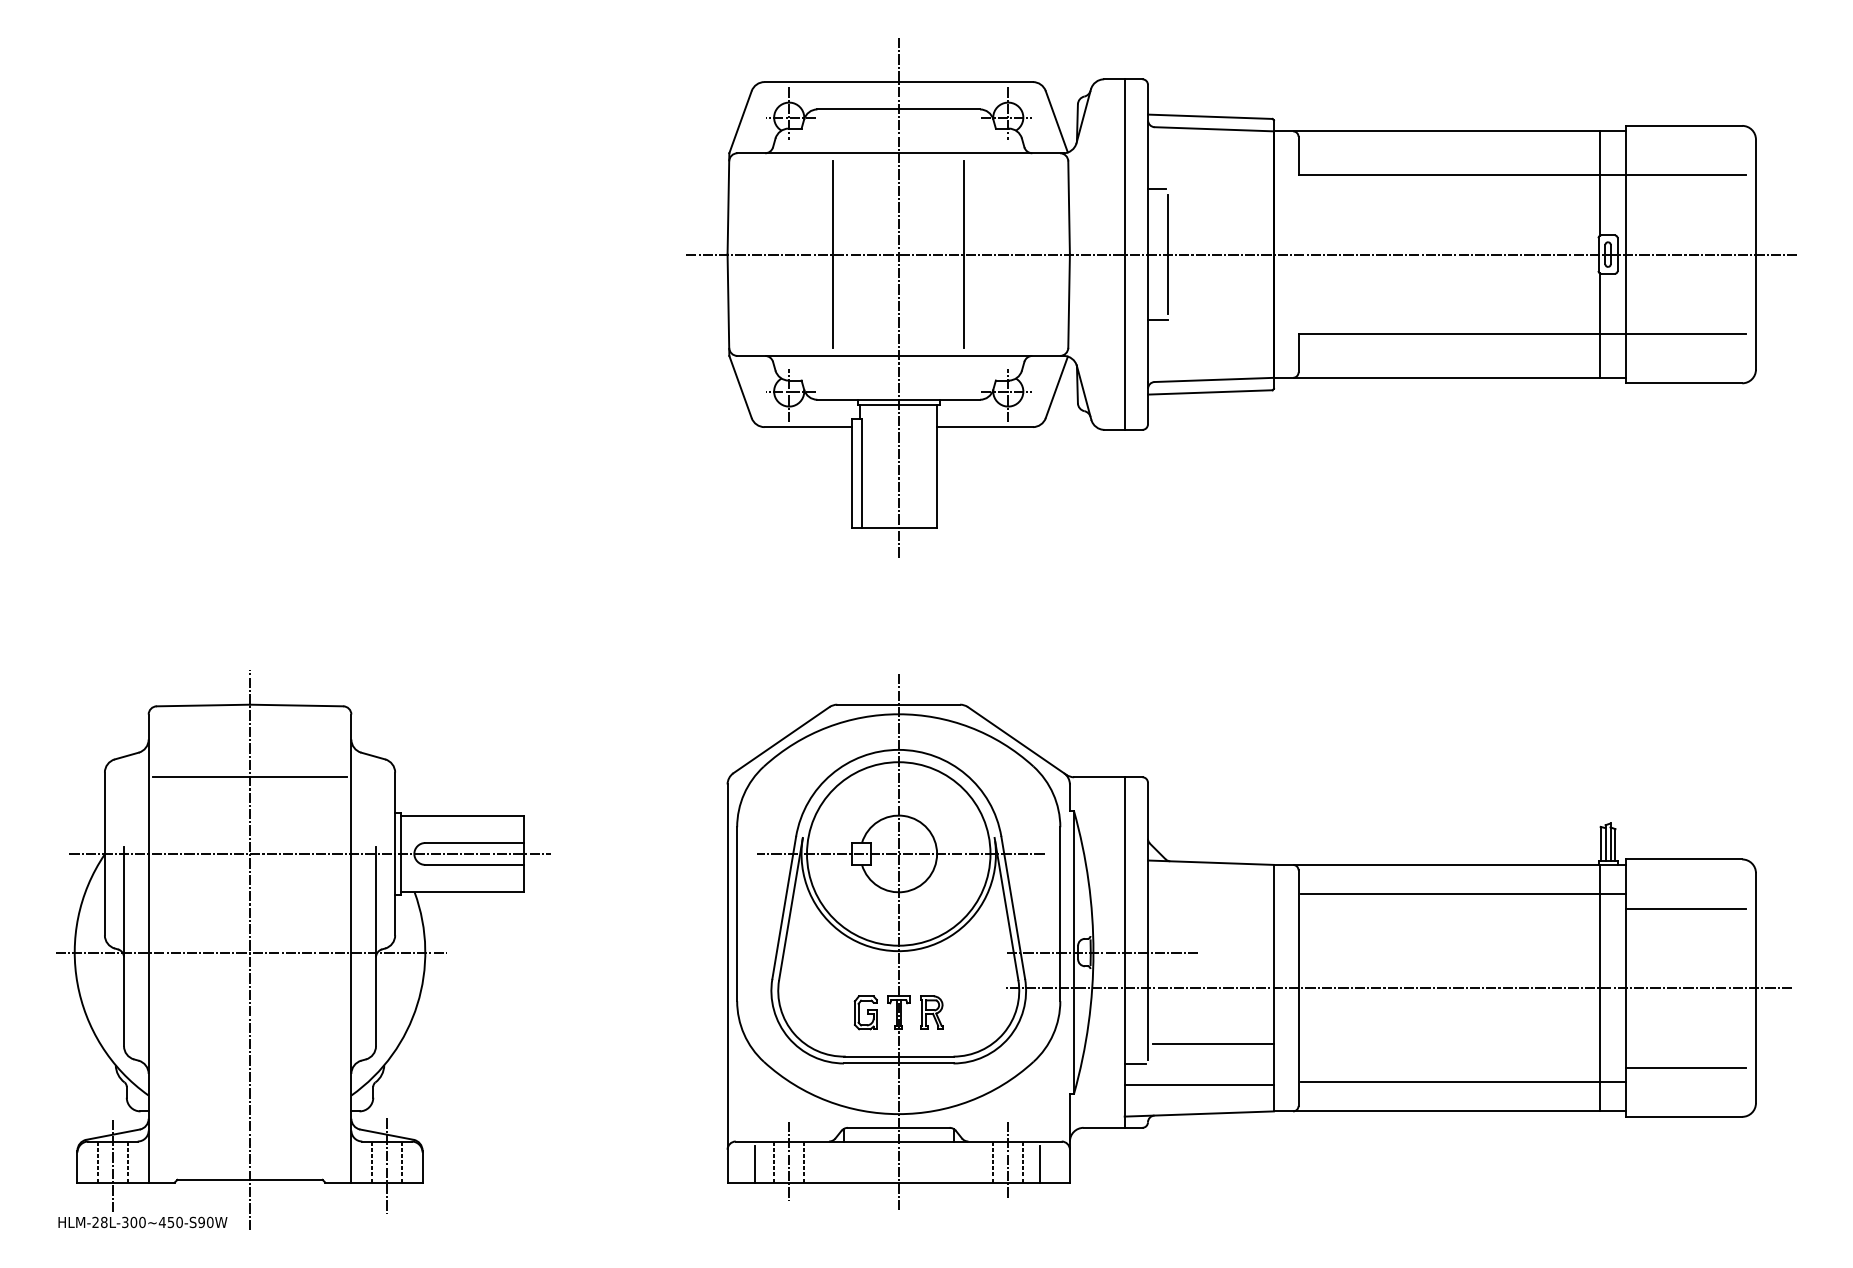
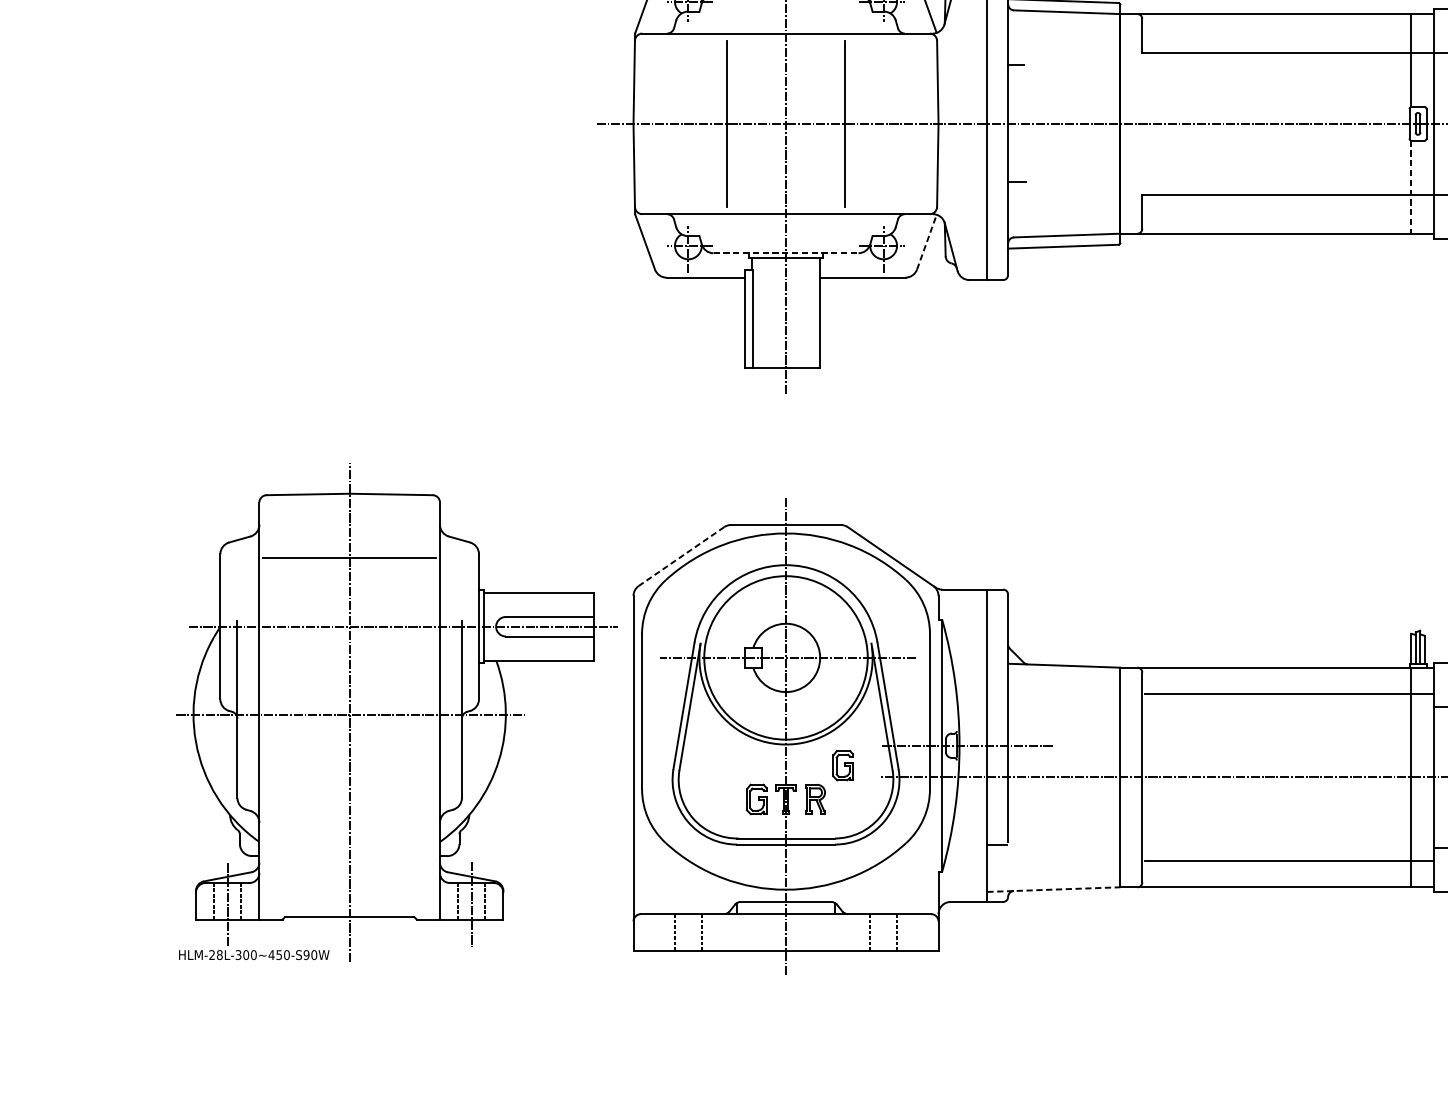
line: (1167, 254) -> (1025, 123), removed
line: (1599, 326) -> (1410, 187), solid -> dashed
line: (1056, 387) -> (926, 242), solid -> dashed
line: (899, 399) -> (786, 252), solid -> dashed
line: (781, 740) -> (681, 556), solid -> dashed
part: (303, 949) -> (397, 711), moved
part: (962, 974) -> (842, 765), added
line: (1213, 1044) -> (1066, 827), removed
line: (1198, 1085) -> (1053, 864), removed
line: (1199, 1114) -> (1053, 890), solid -> dashed
line: (1008, 1159) -> (883, 930), removed
line: (789, 1161) -> (688, 931), removed
line: (754, 1163) -> (657, 933), removed
line: (1039, 1163) -> (911, 933), removed

